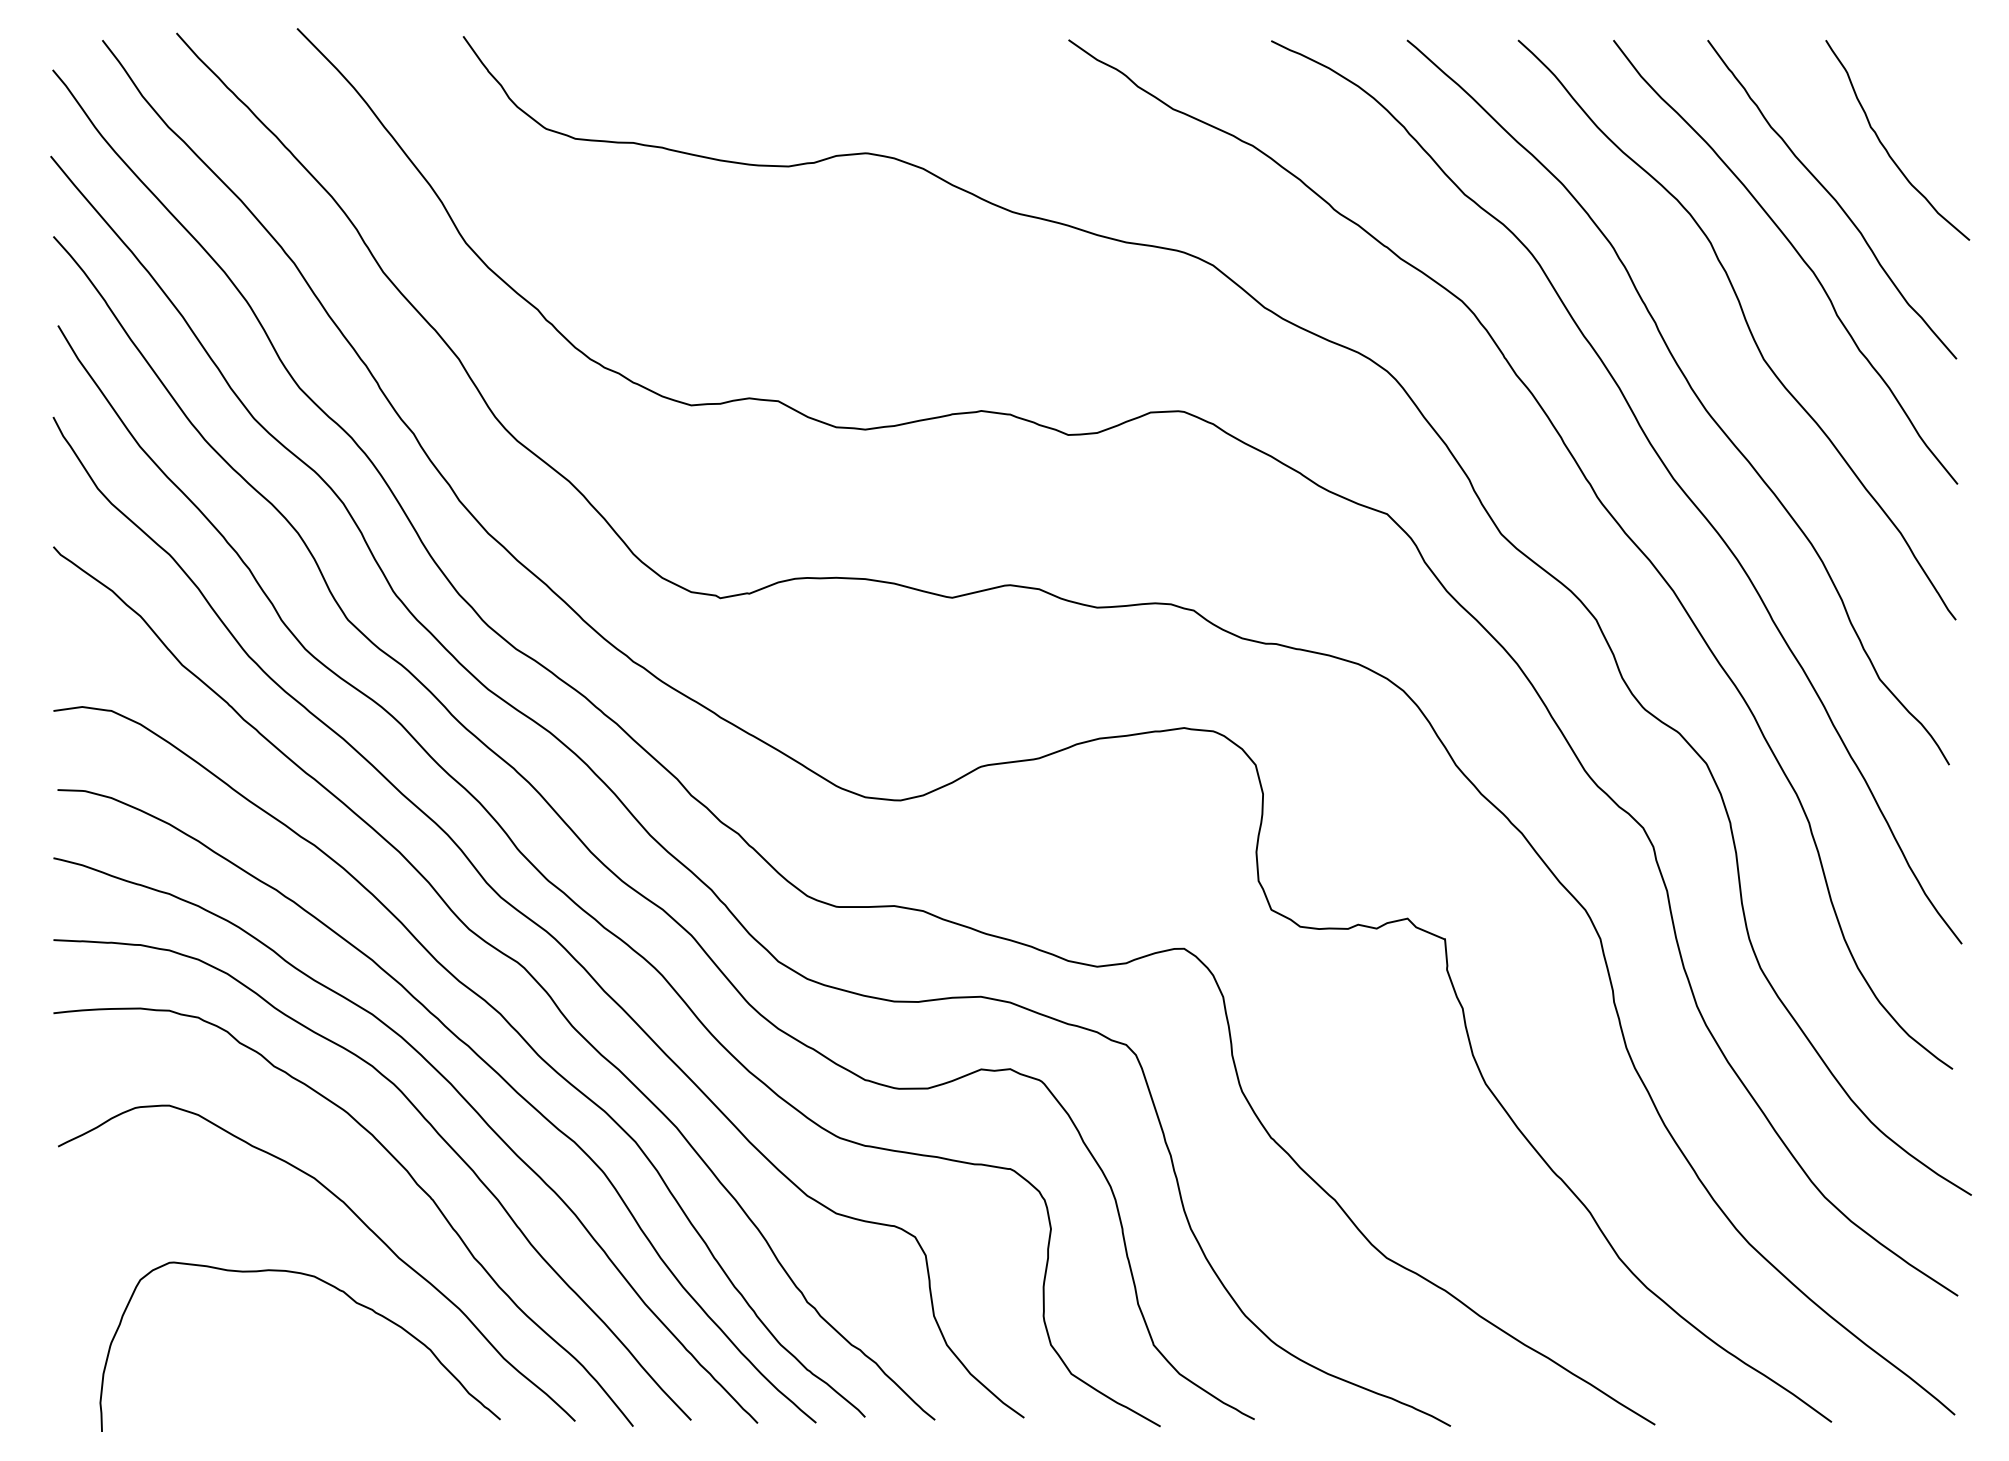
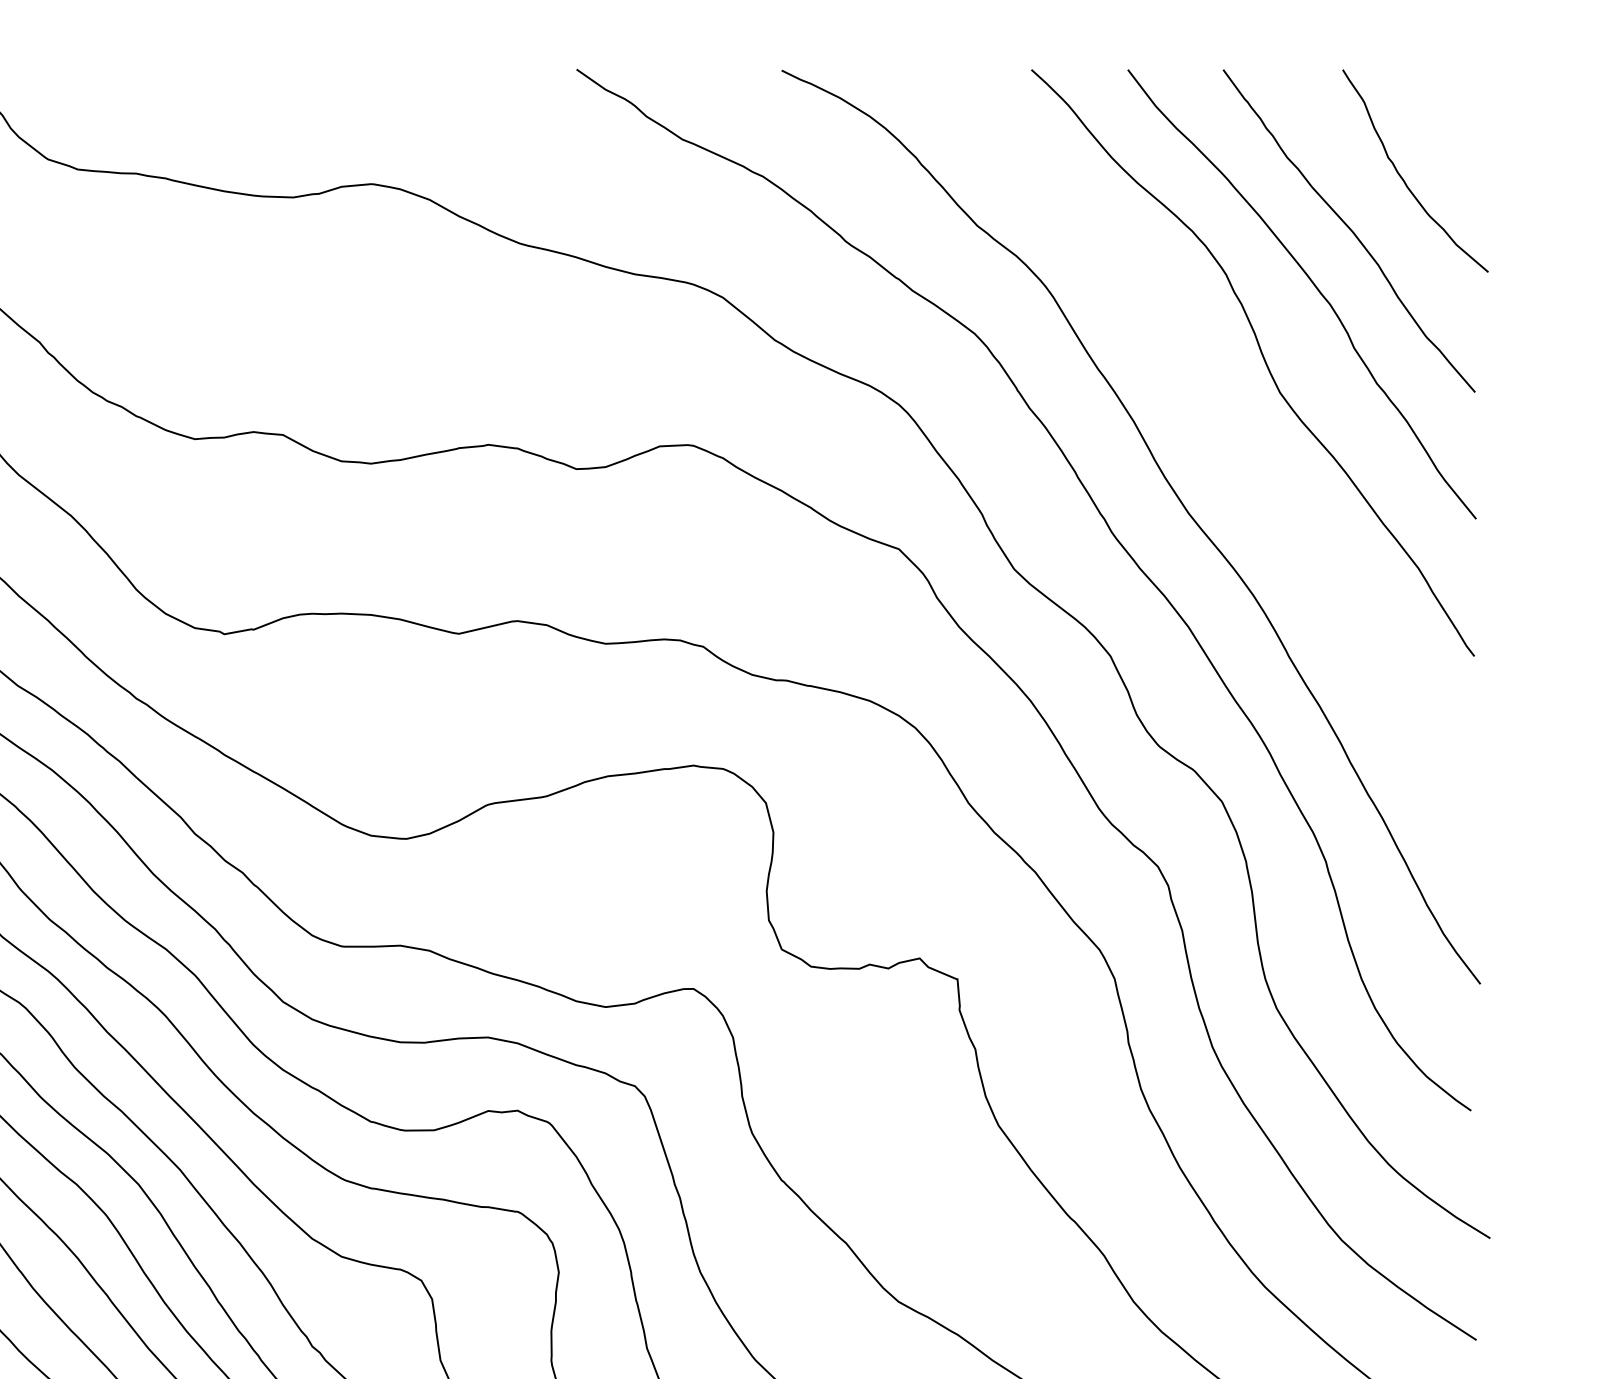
curve: (1693, 393) -> (1208, 427), removed

